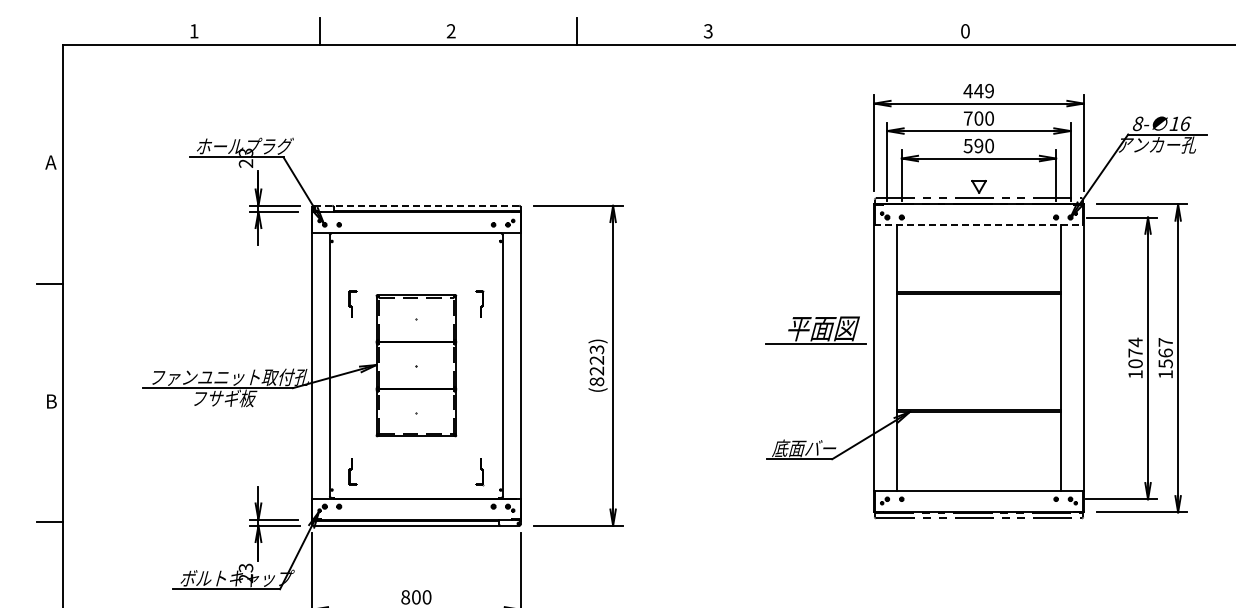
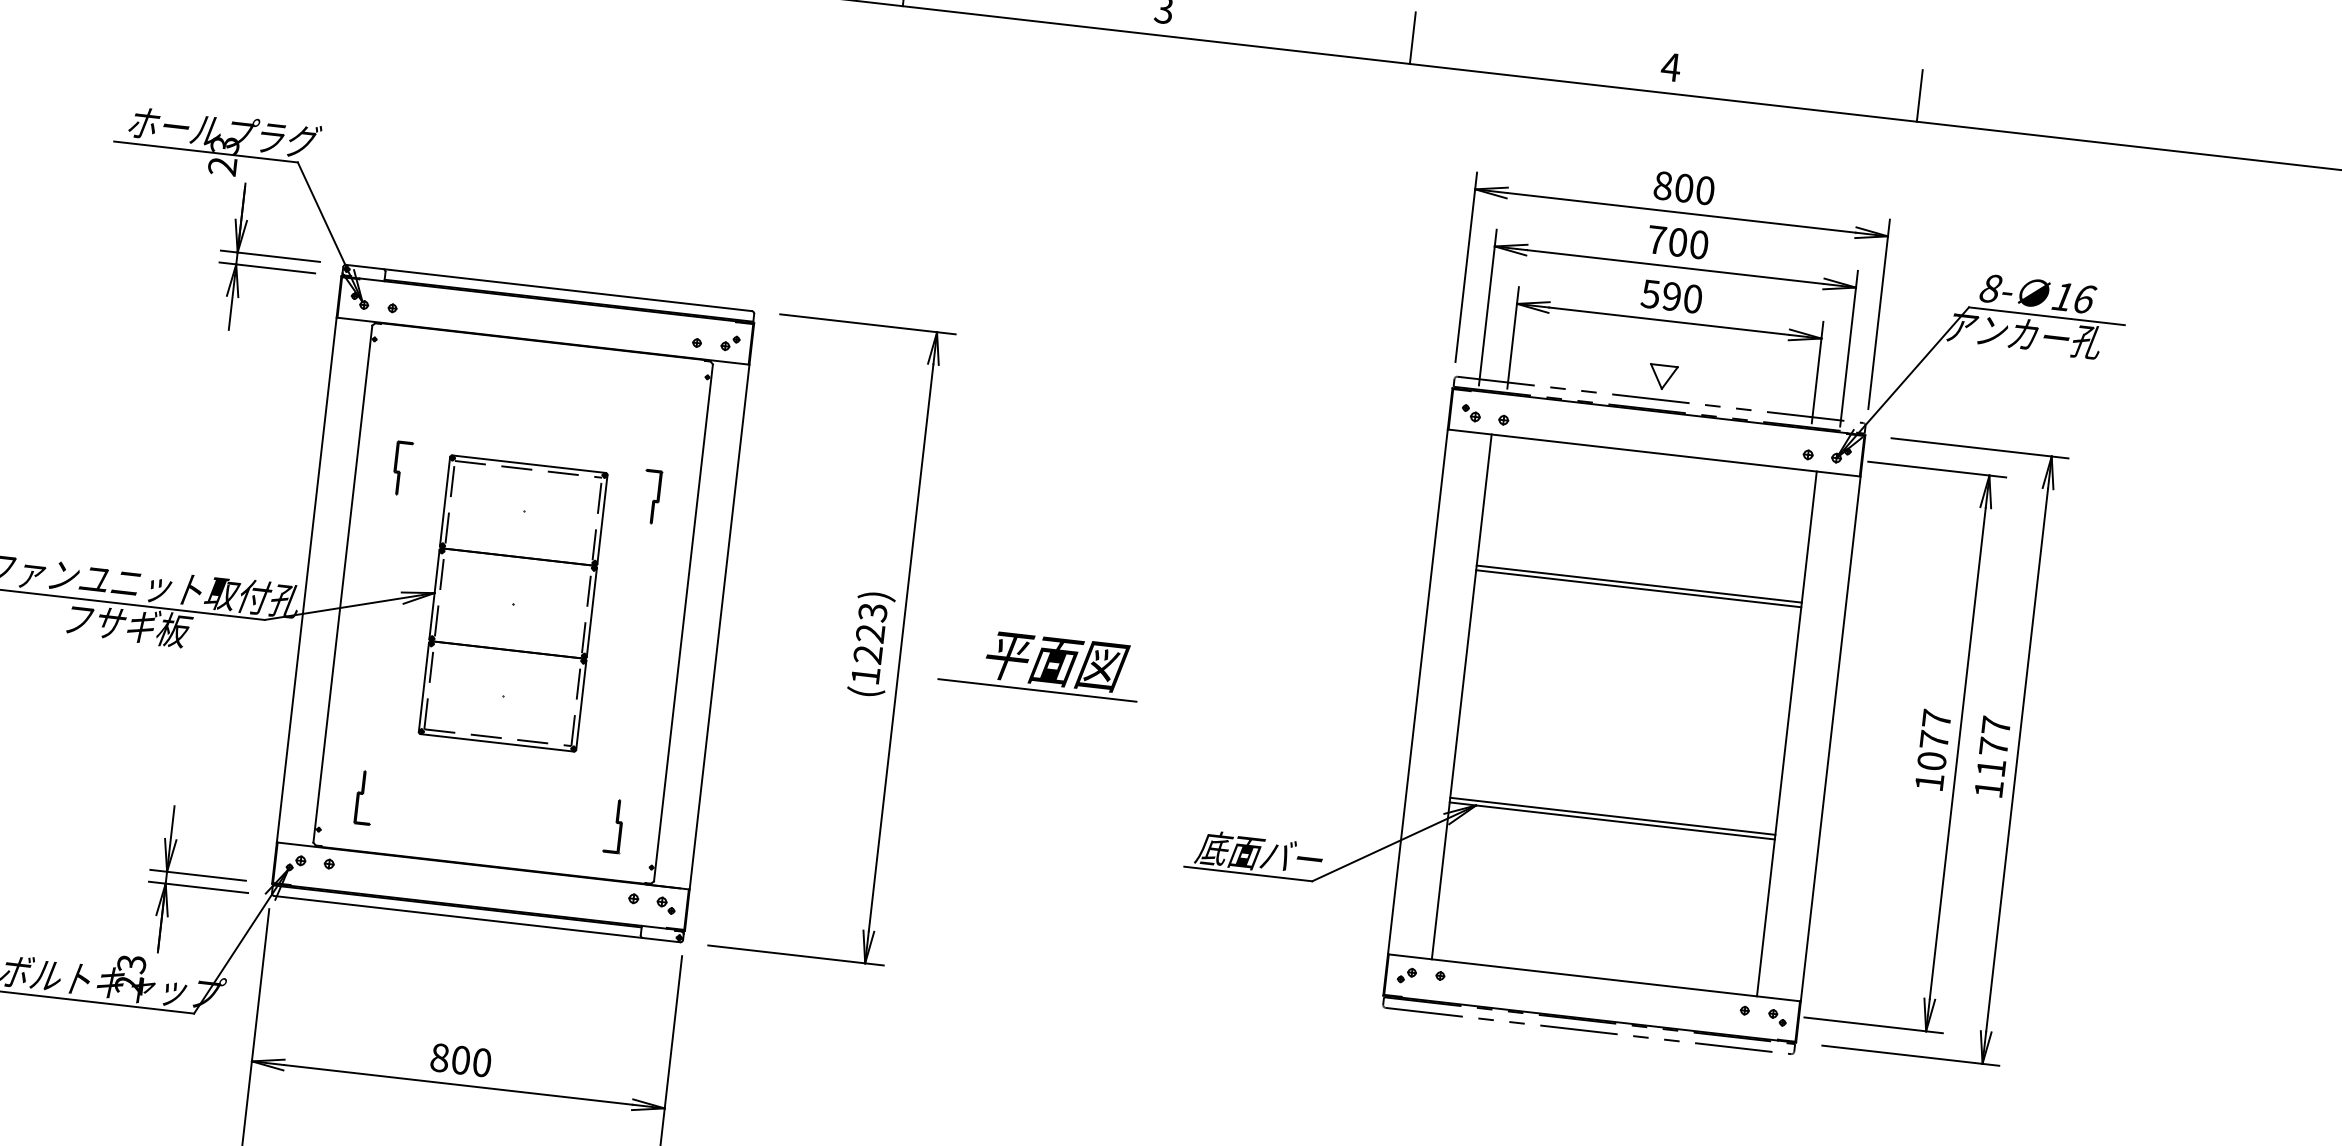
line: (834, 31) -> (1412, 38), added
text: (965, 31) -> (1671, 67), 0 -> 4
line: (1091, 31) -> (1919, 95), added
text: (978, 90) -> (1683, 186), 449 -> 800
line: (416, 205) -> (549, 287), dashed -> solid
line: (978, 225) -> (1653, 453), dashed -> solid
part: (815, 330) -> (1039, 663), moved
text: (1135, 342) -> (1936, 719), 1074 -> 1077
text: (1165, 358) -> (1992, 757), 1567 -> 1177
text: (596, 381) -> (864, 675), (8223) -> (1223)

